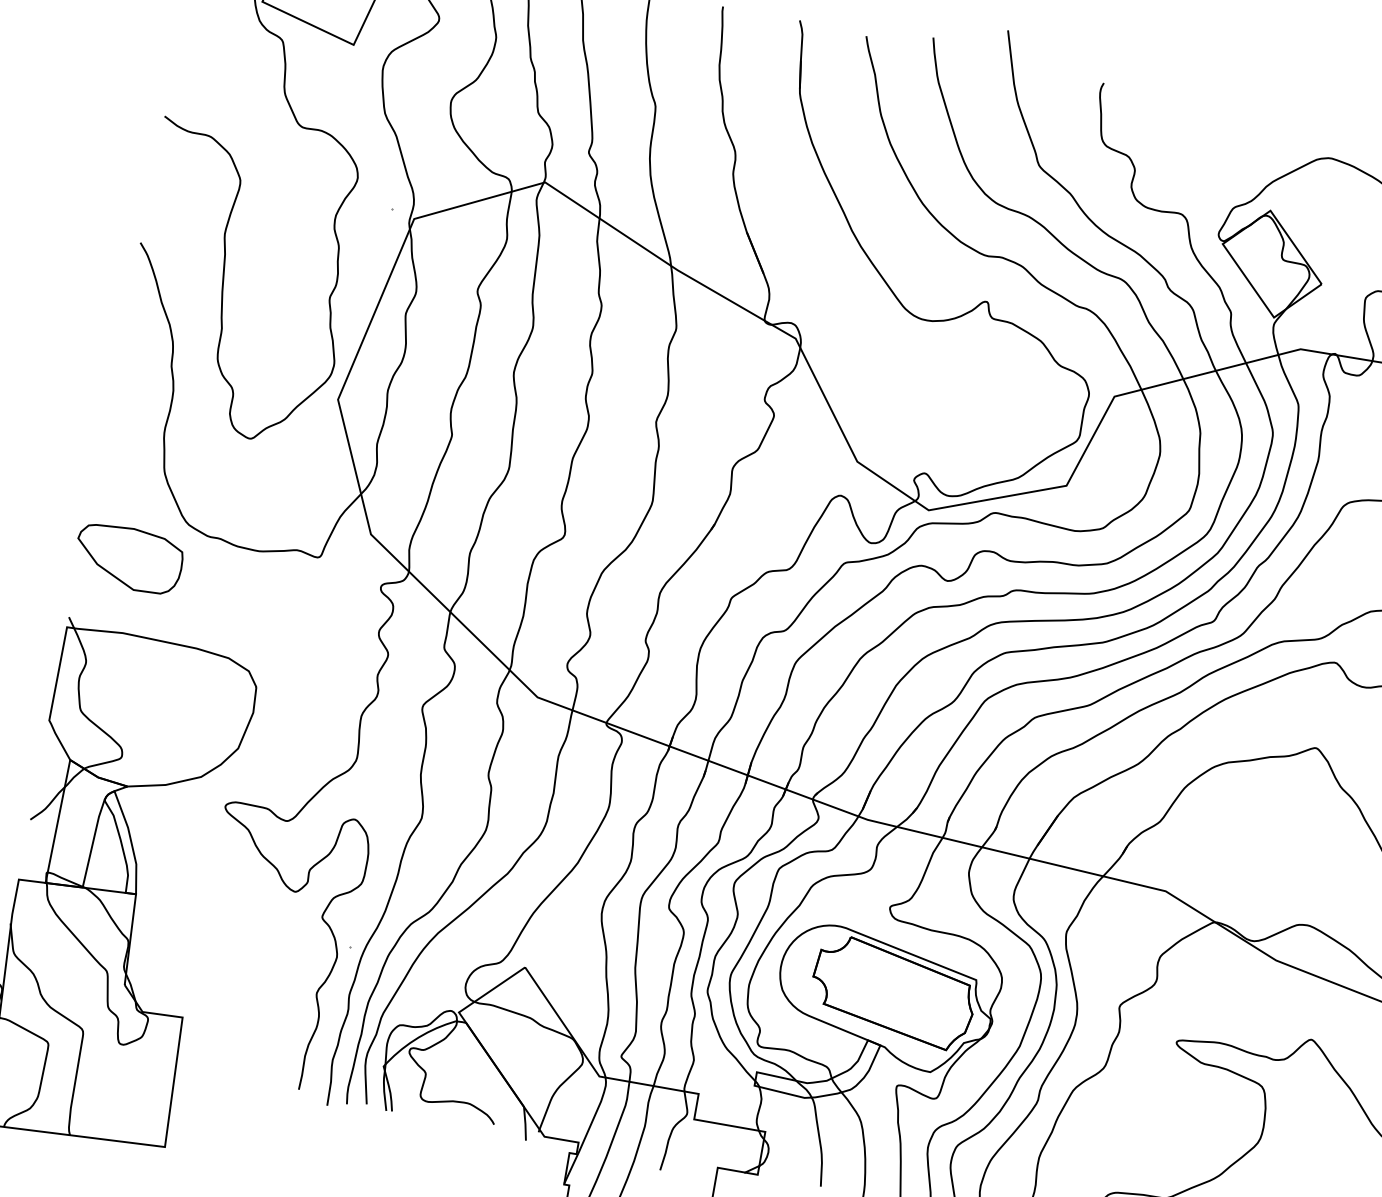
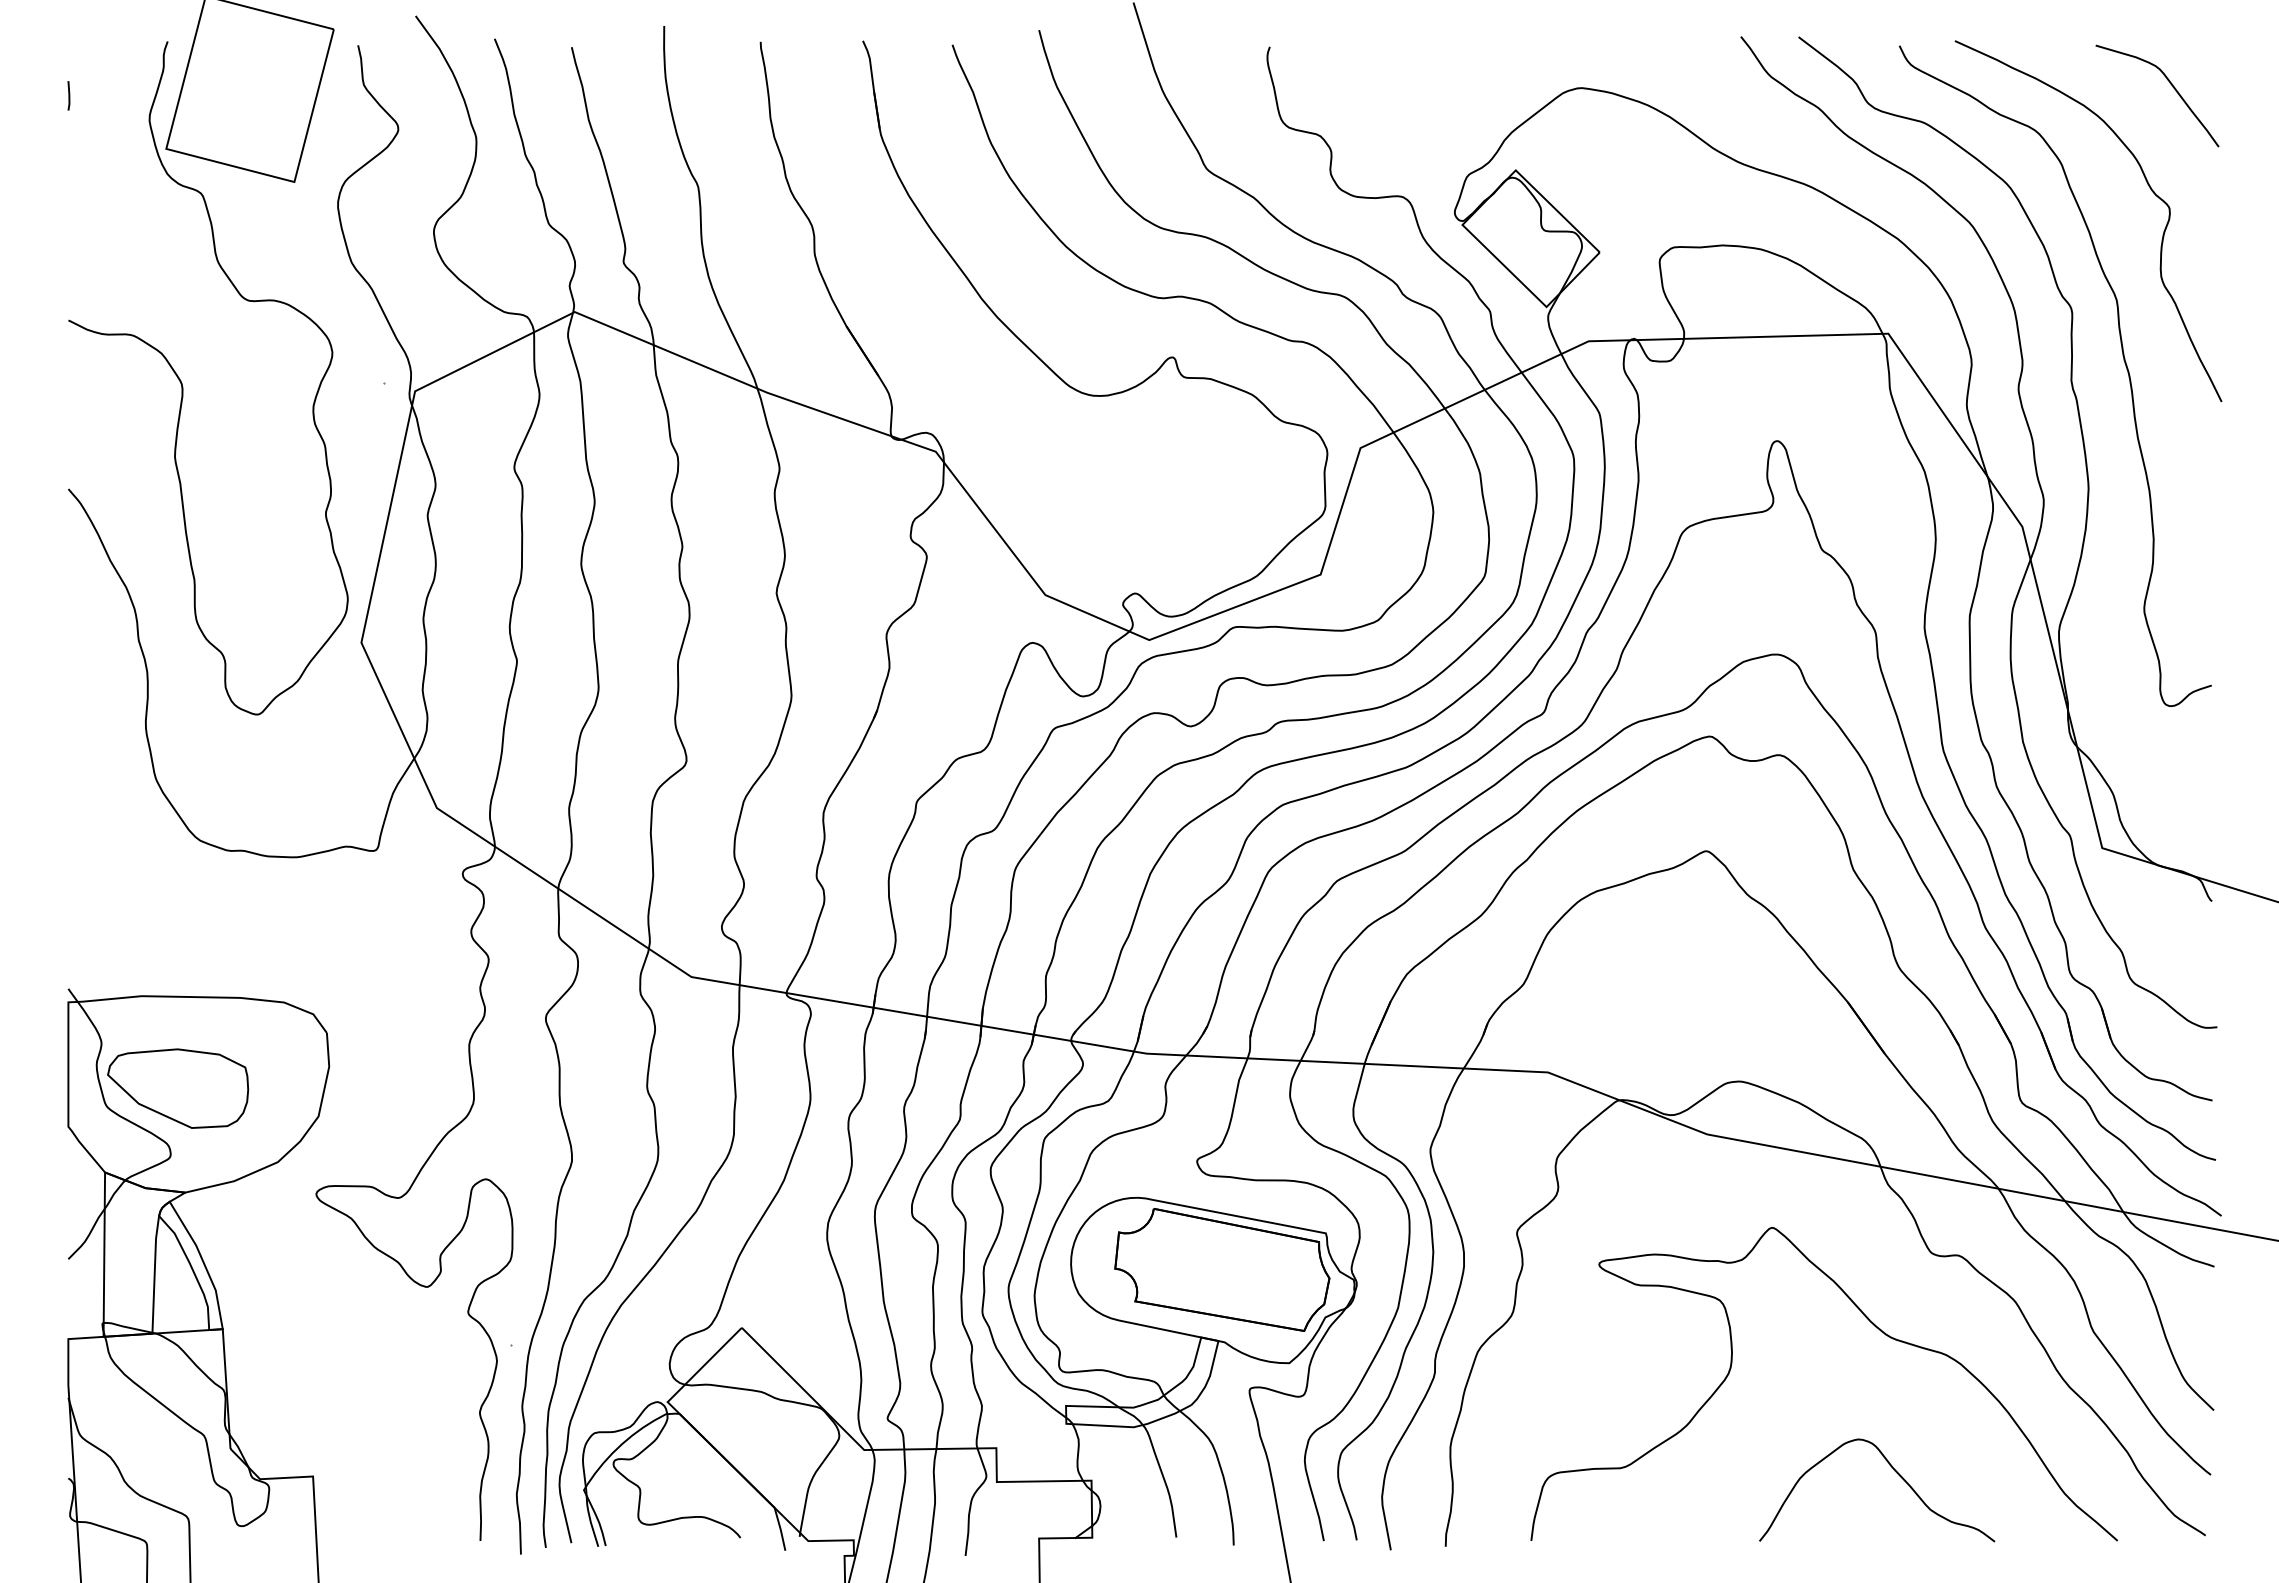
part: (129, 558) -> (178, 1088), moved

